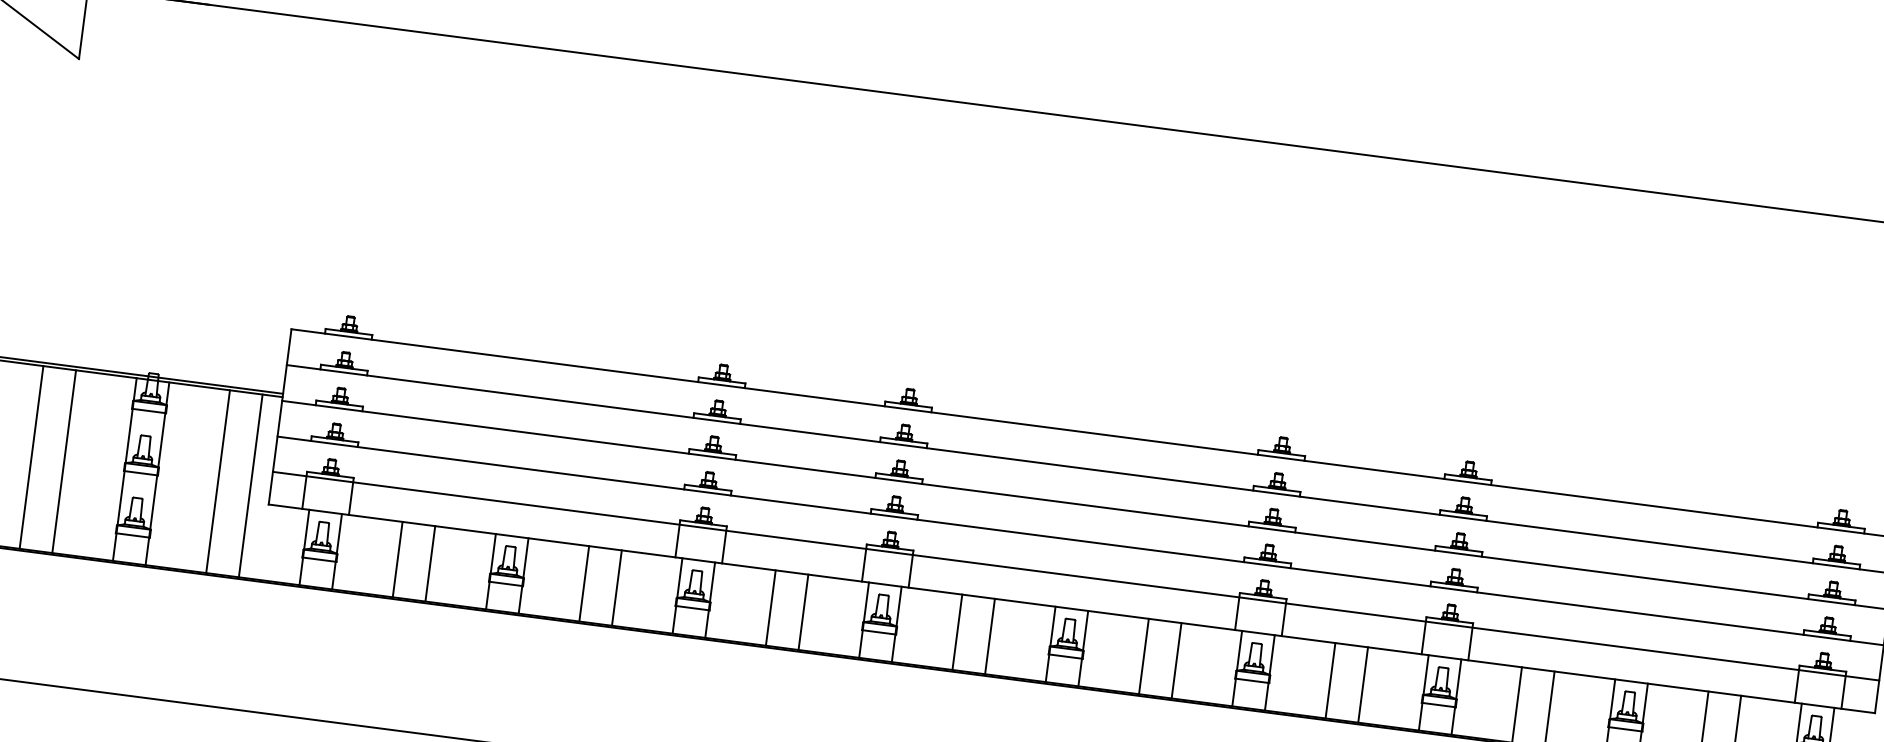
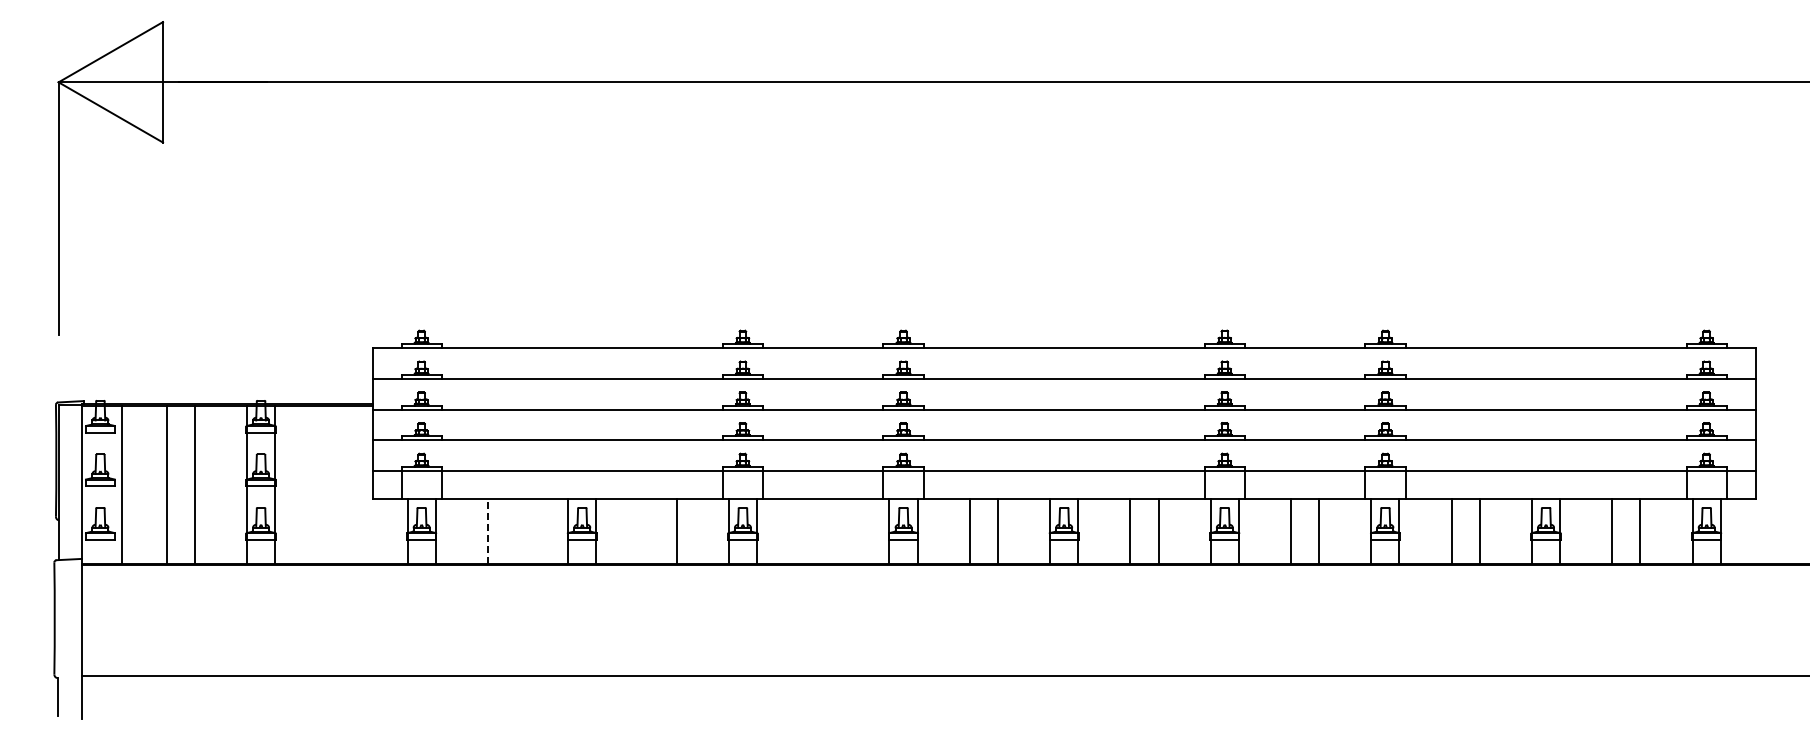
line: (218, 480) -> (327, 484), removed
line: (250, 485) -> (355, 484), removed
line: (397, 558) -> (487, 530), solid -> dashed
line: (431, 562) -> (516, 530), removed
line: (584, 582) -> (648, 530), removed
line: (771, 607) -> (809, 530), removed
line: (803, 611) -> (837, 530), removed

